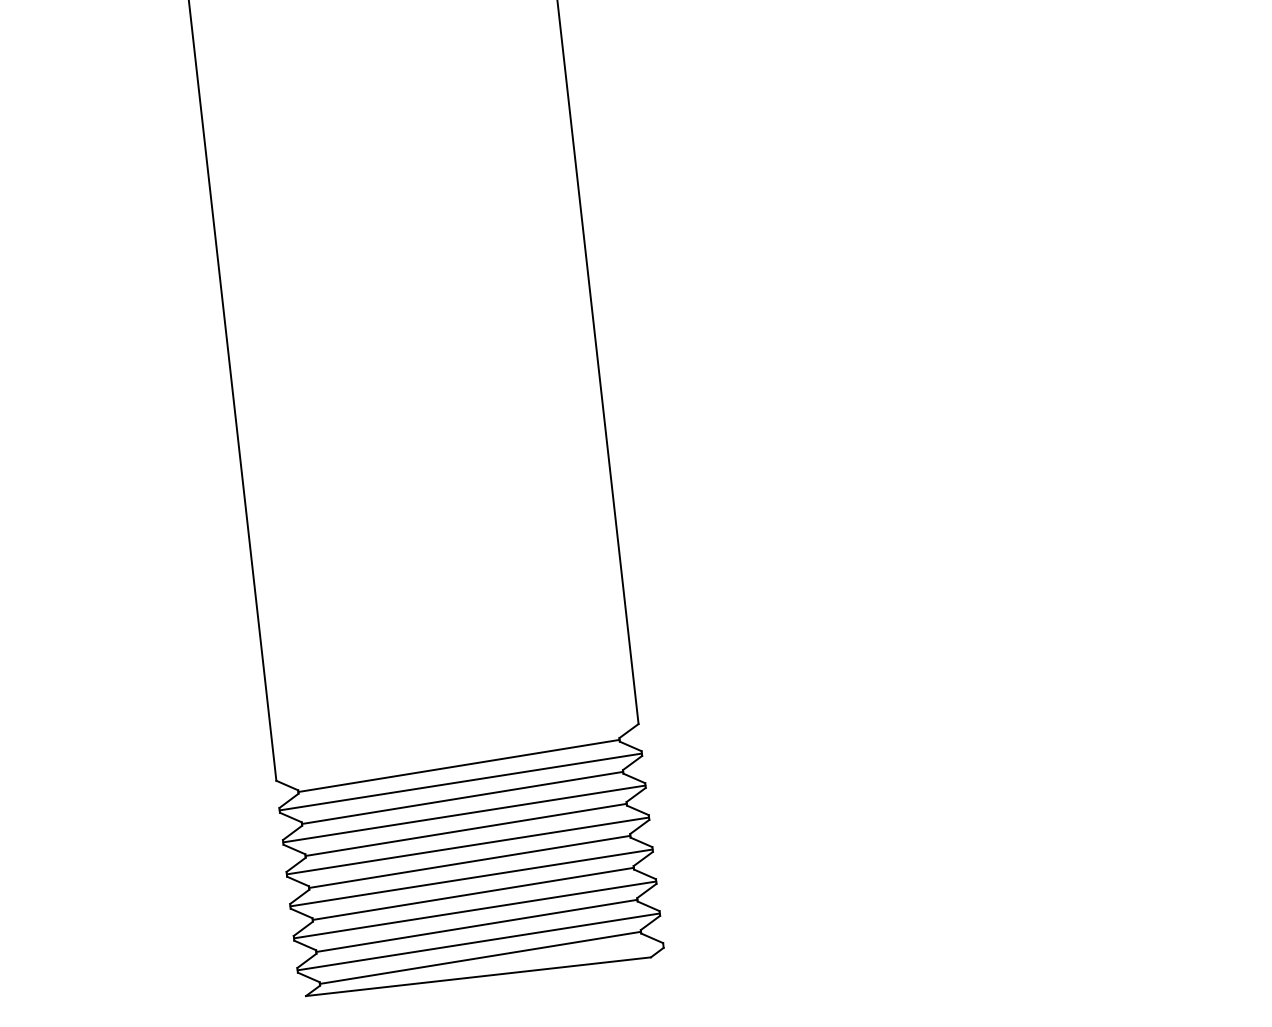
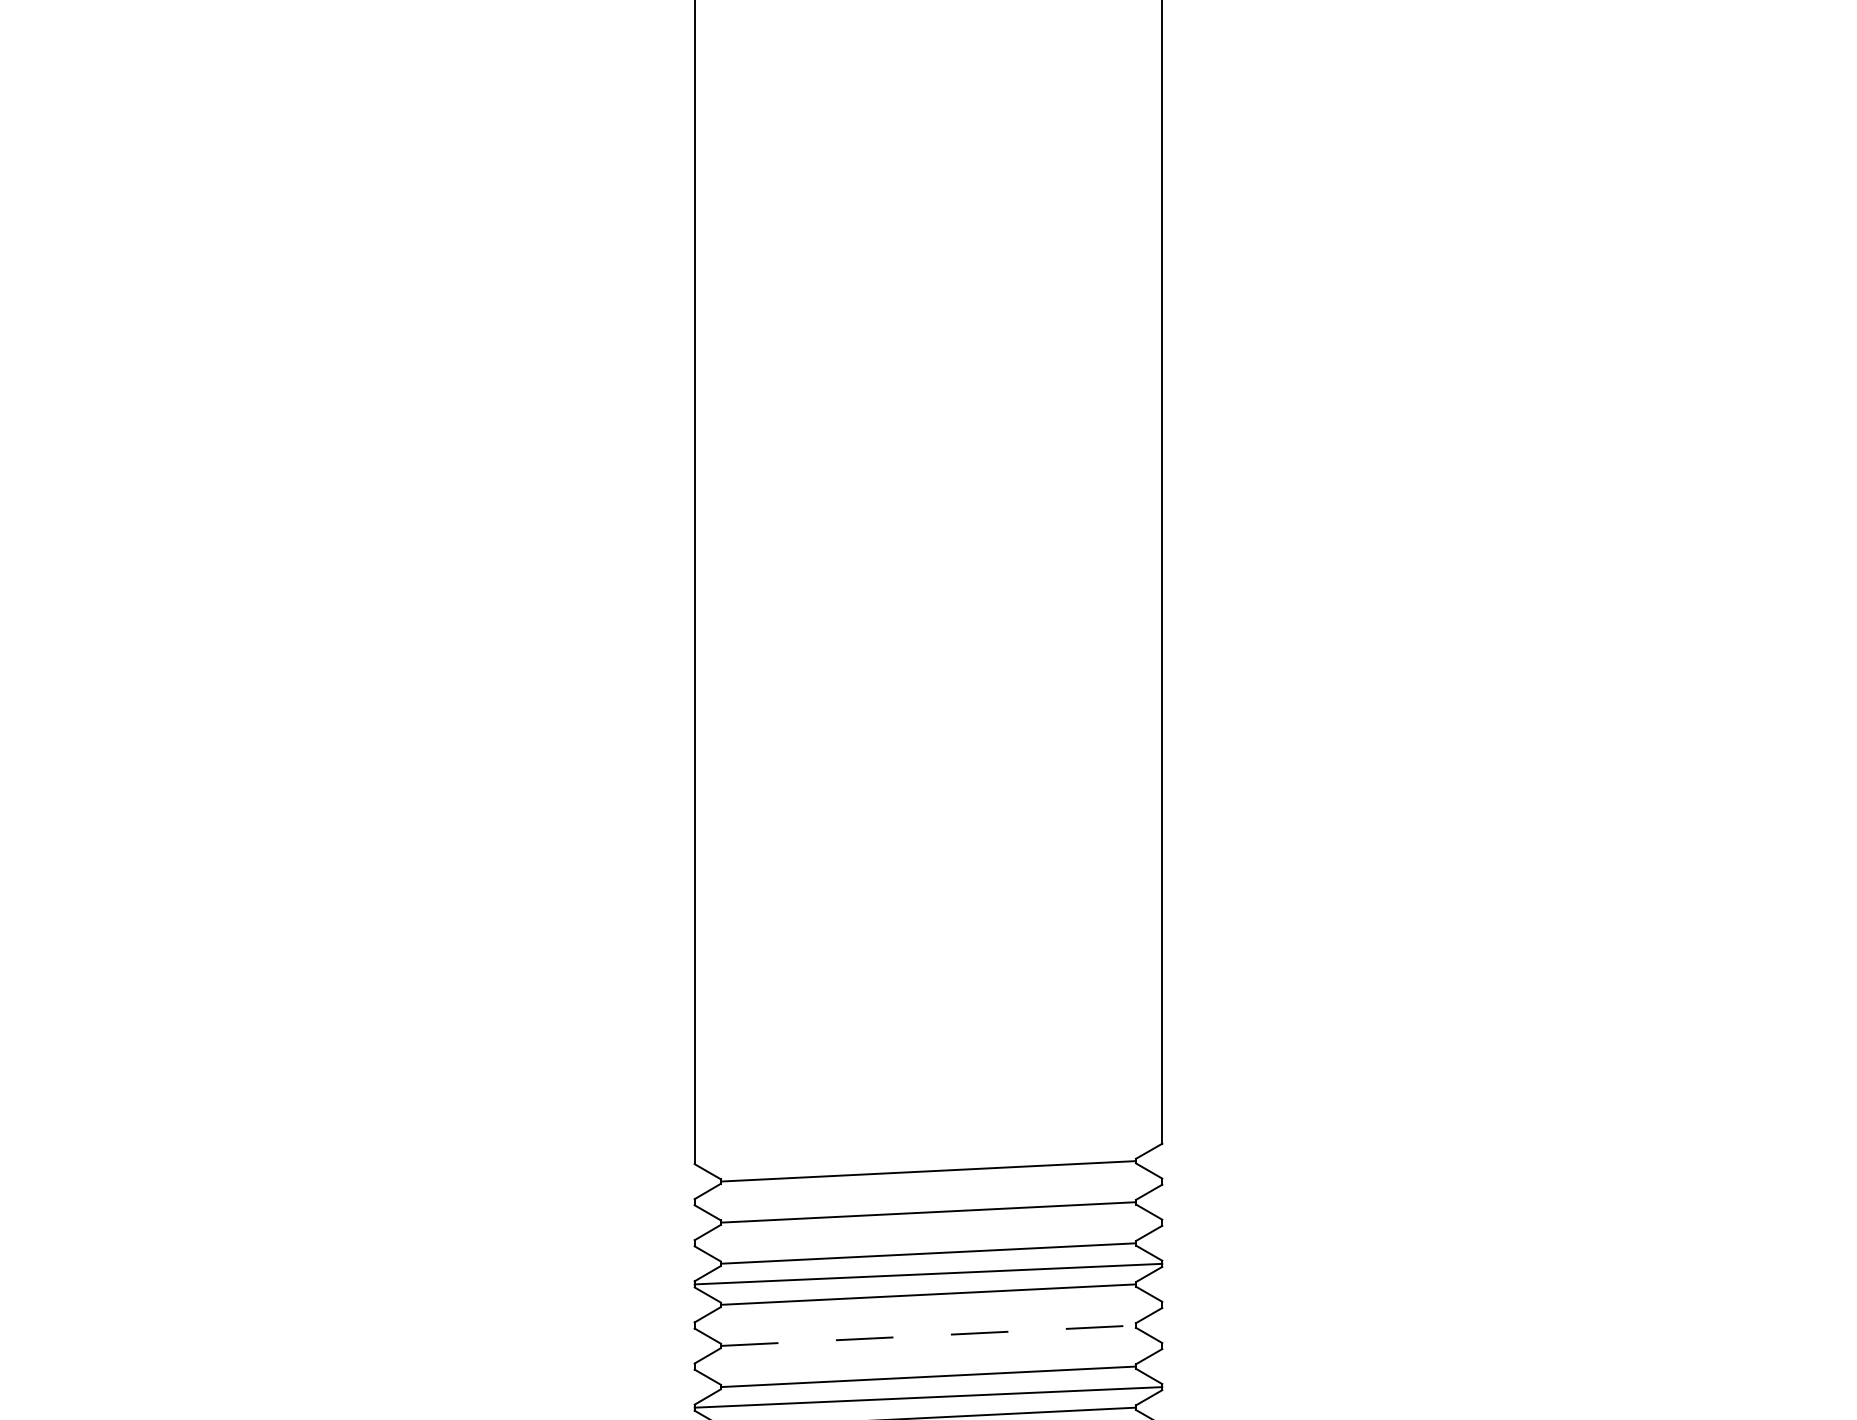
line: (460, 781) -> (928, 1191), removed
line: (464, 813) -> (928, 1232), removed
line: (471, 877) -> (928, 1314), removed
line: (473, 893) -> (928, 1335), solid -> dashed
line: (475, 910) -> (928, 1356), removed

